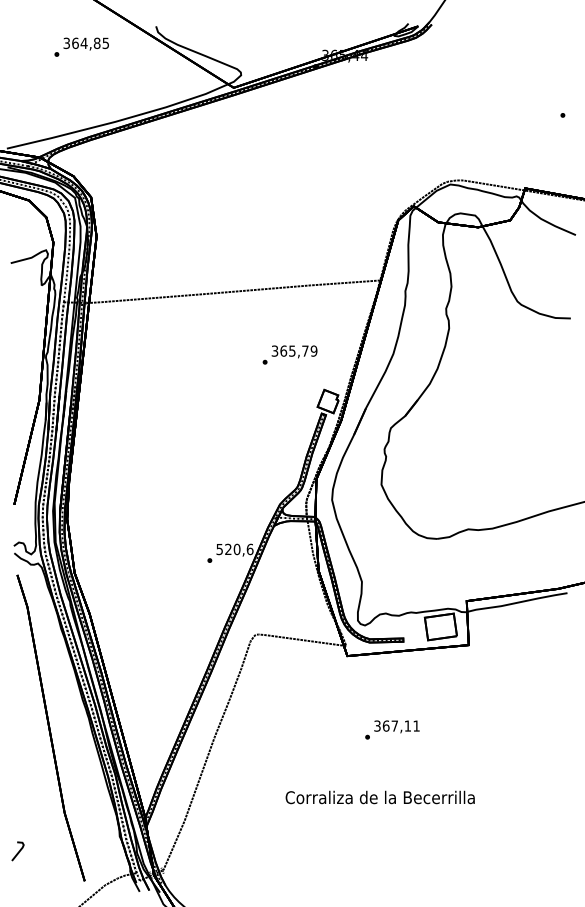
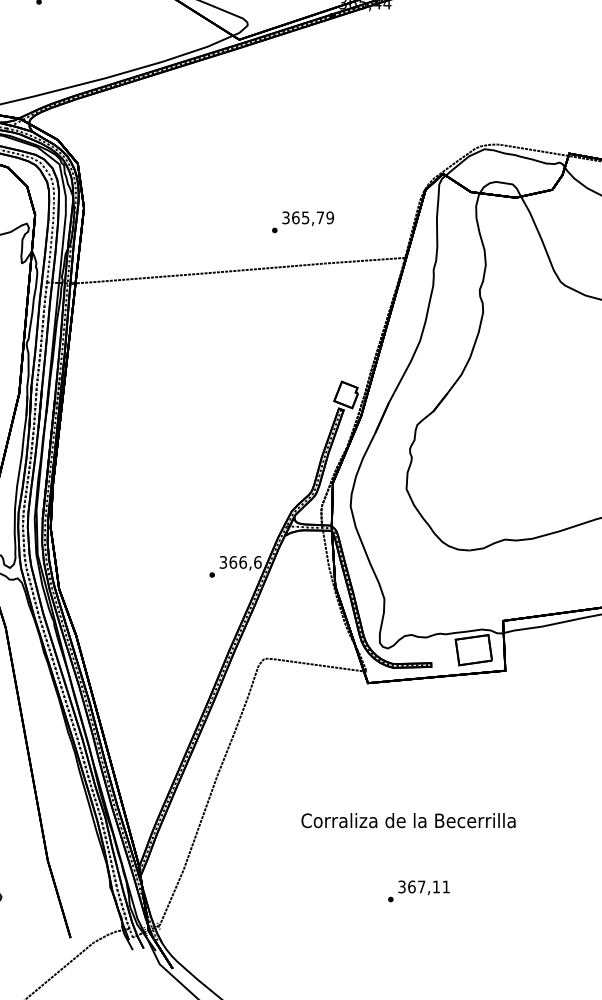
text: (289, 354) -> (302, 221), moved
text: (228, 549) -> (233, 562), 520,6 -> 366,6
text: (392, 729) -> (419, 890), moved
text: (379, 797) -> (407, 820), moved

